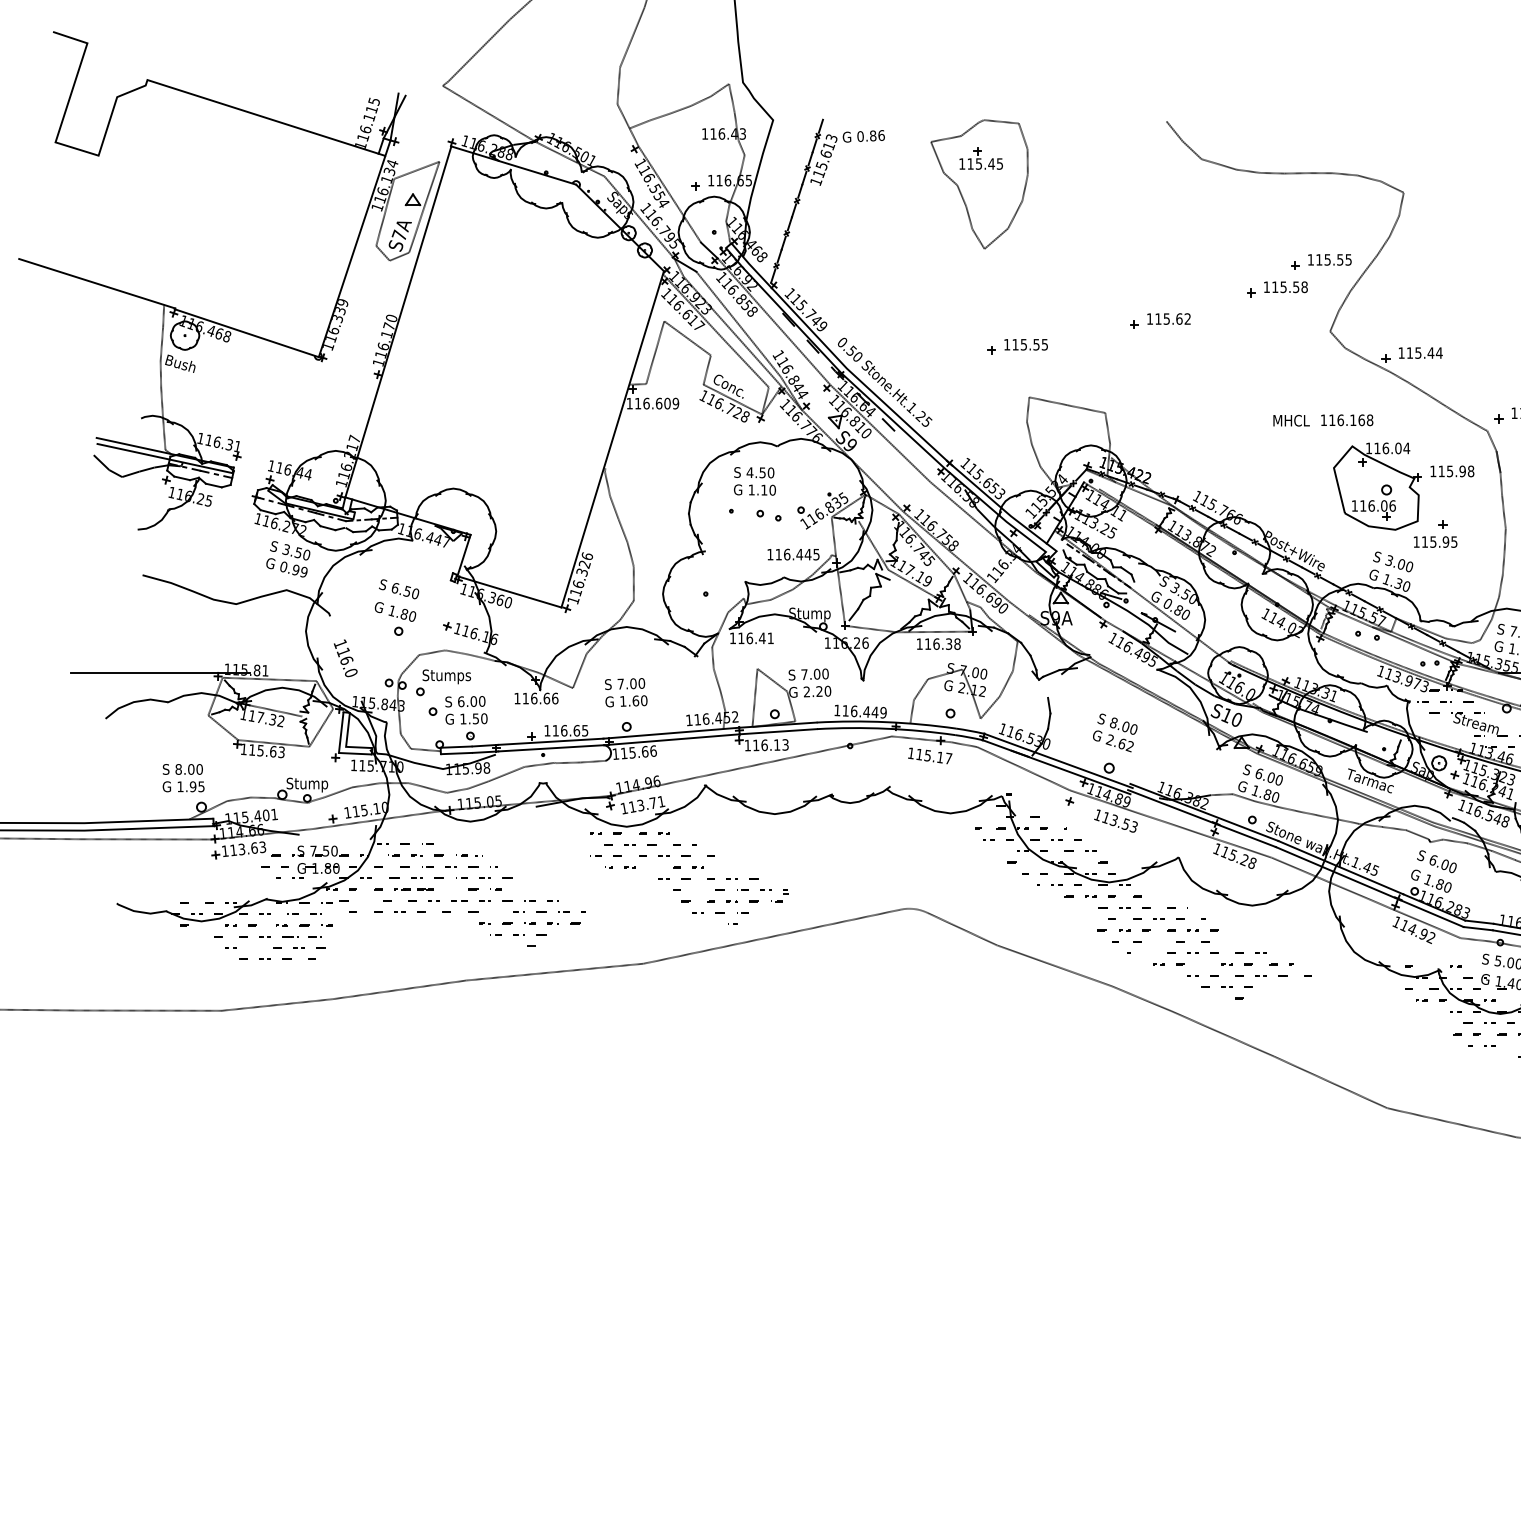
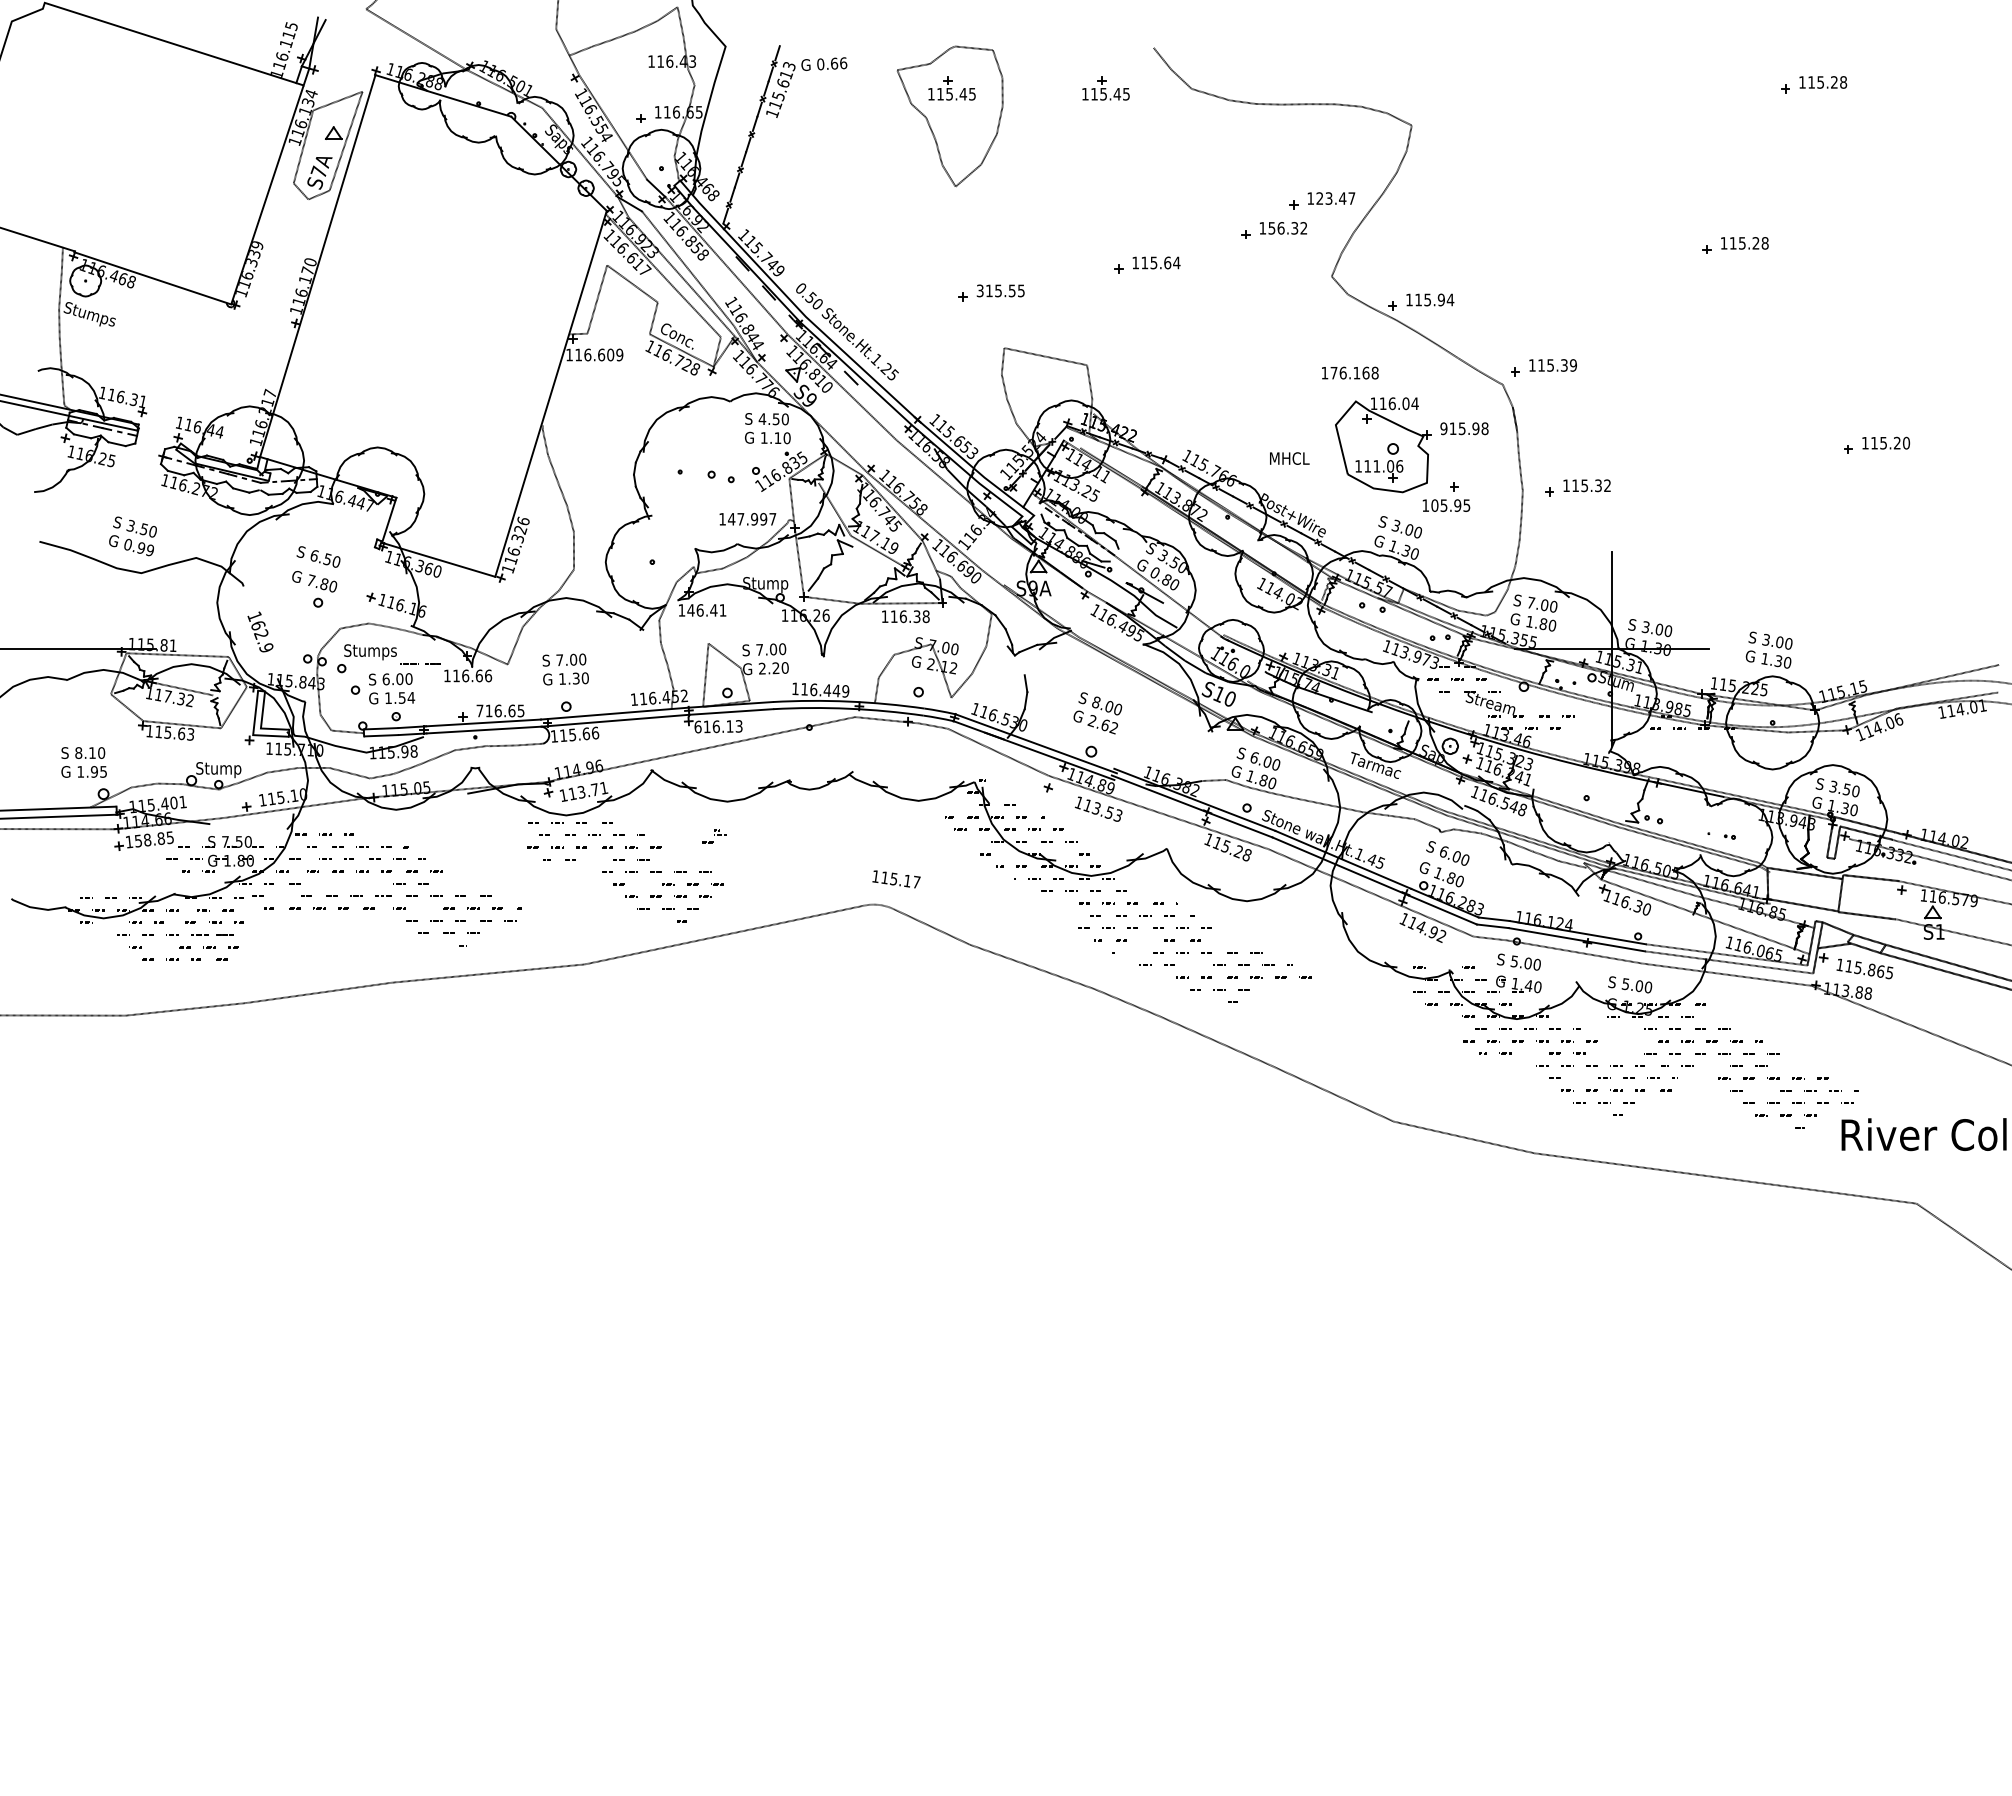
text: (873, 135) -> (834, 63), 0.86 -> 0.66
part: (1122, 158) -> (1105, 88), added
text: (1333, 259) -> (1335, 198), 115.55 -> 123.47
text: (1289, 287) -> (1287, 228), 115.58 -> 156.32
text: (1187, 318) -> (1176, 262), 115.62 -> 115.64
text: (1006, 344) -> (979, 290), 115.55 -> 315.55
text: (1431, 352) -> (1441, 299), 115.44 -> 115.94
text: (188, 365) -> (89, 313), Bush -> Stumps
text: (1291, 420) -> (1289, 458), moved
text: (1331, 420) -> (1333, 373), 116.168 -> 176.168
text: (1432, 471) -> (1443, 428), 115.98 -> 915.98
text: (754, 481) -> (767, 428), moved
text: (1371, 506) -> (1376, 466), 116.06 -> 111.06
text: (1424, 541) -> (1434, 505), 115.95 -> 105.95
text: (797, 553) -> (752, 518), 116.445 -> 147.997
text: (287, 559) -> (132, 536), moved
text: (392, 610) -> (311, 580), 1.80 -> 7.80
text: (740, 638) -> (690, 610), 116.41 -> 146.41
text: (346, 662) -> (261, 636), 116.0 -> 162.9
text: (635, 700) -> (575, 678), 1.60 -> 1.30
text: (484, 718) -> (411, 697), 1.50 -> 1.54
text: (546, 730) -> (479, 710), 116.65 -> 716.65
text: (747, 745) -> (697, 726), 116.13 -> 616.13
text: (930, 756) -> (896, 879), moved
text: (191, 768) -> (92, 752), 8.00 -> 8.10
text: (248, 848) -> (154, 839), 113.63 -> 158.85
line: (410, 889) -> (418, 663), moved
part: (783, 895) -> (714, 836), moved

